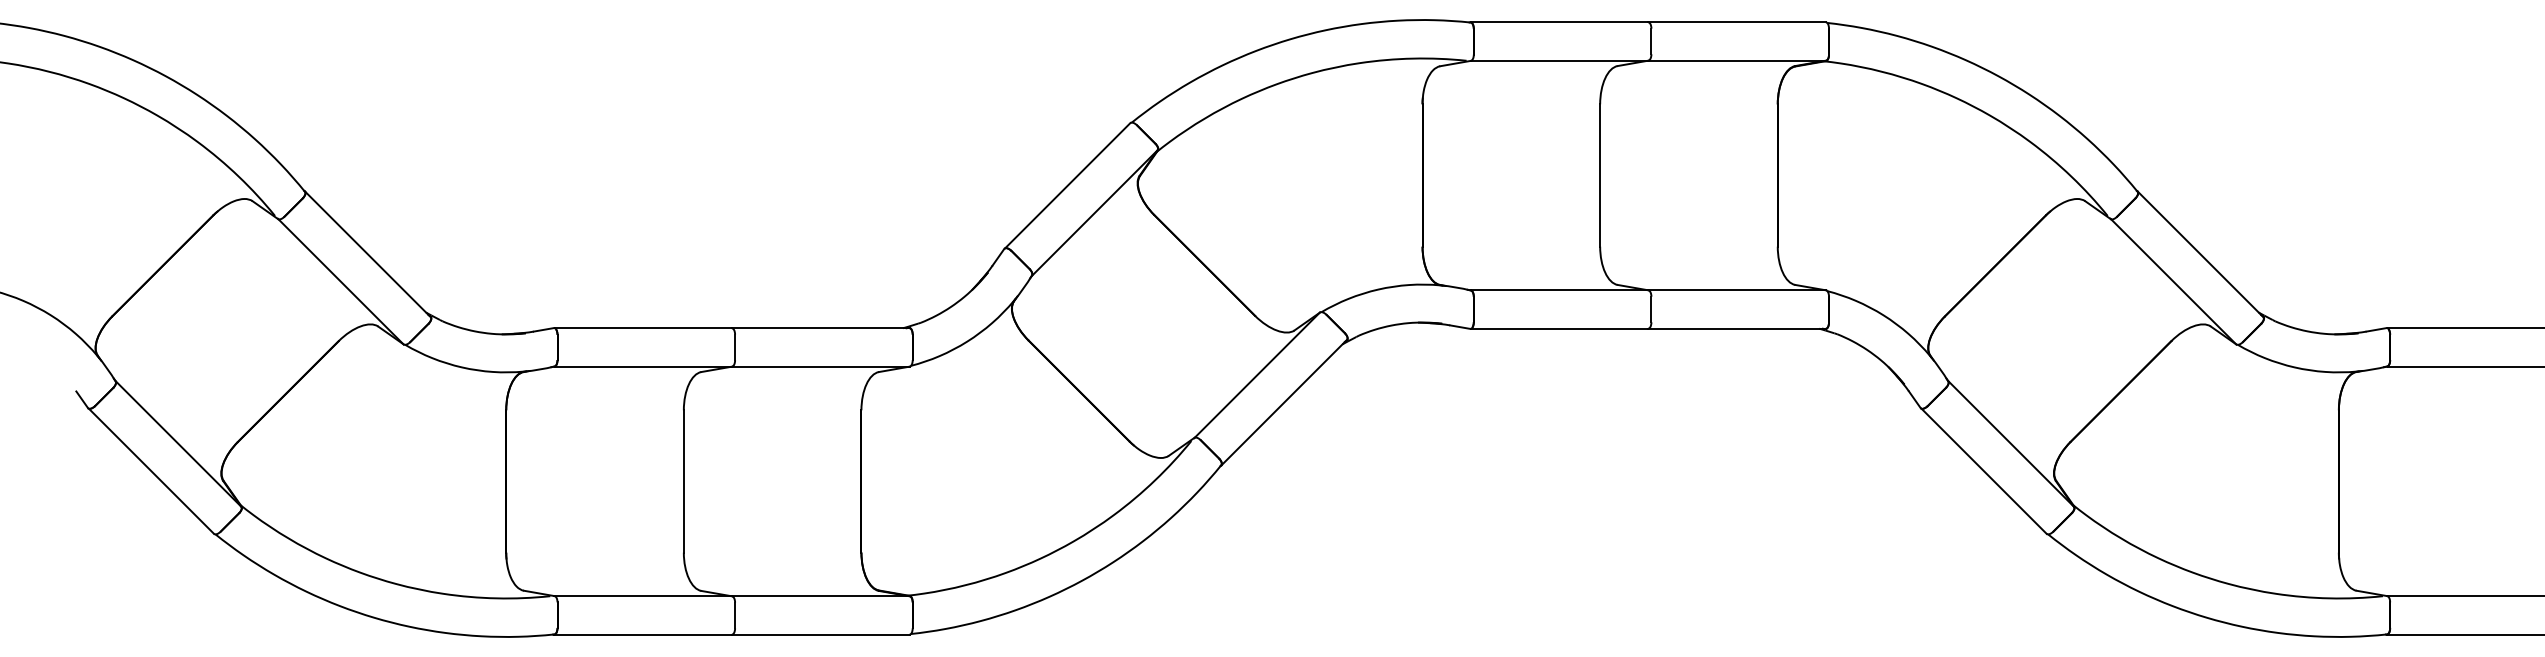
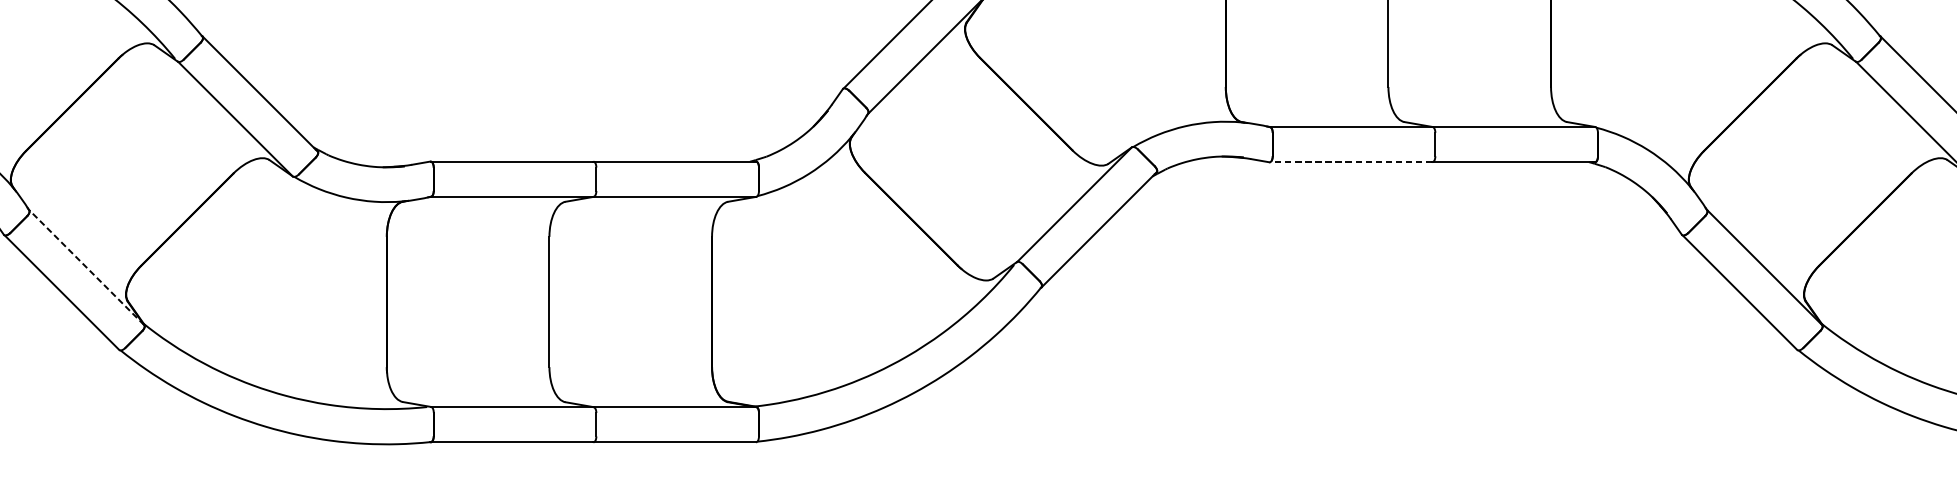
line: (1559, 328) -> (1351, 161), solid -> dashed
line: (178, 443) -> (86, 267), solid -> dashed

